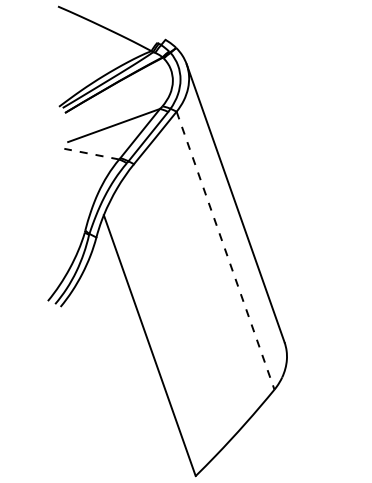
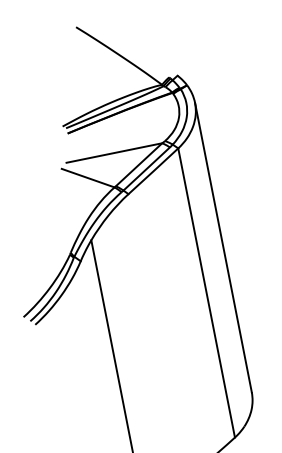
line: (91, 154) -> (87, 178), dashed -> solid
line: (225, 251) -> (206, 293), dashed -> solid

